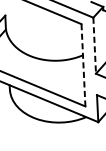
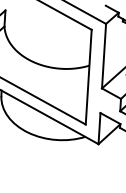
line: (95, 45) -> (104, 56), dashed -> solid
line: (83, 65) -> (88, 77), dashed -> solid

